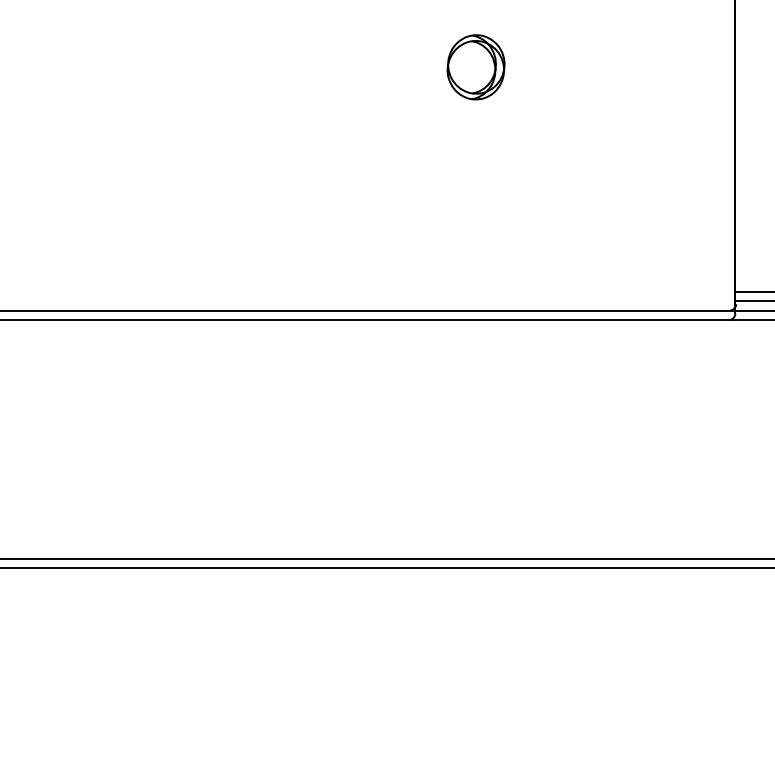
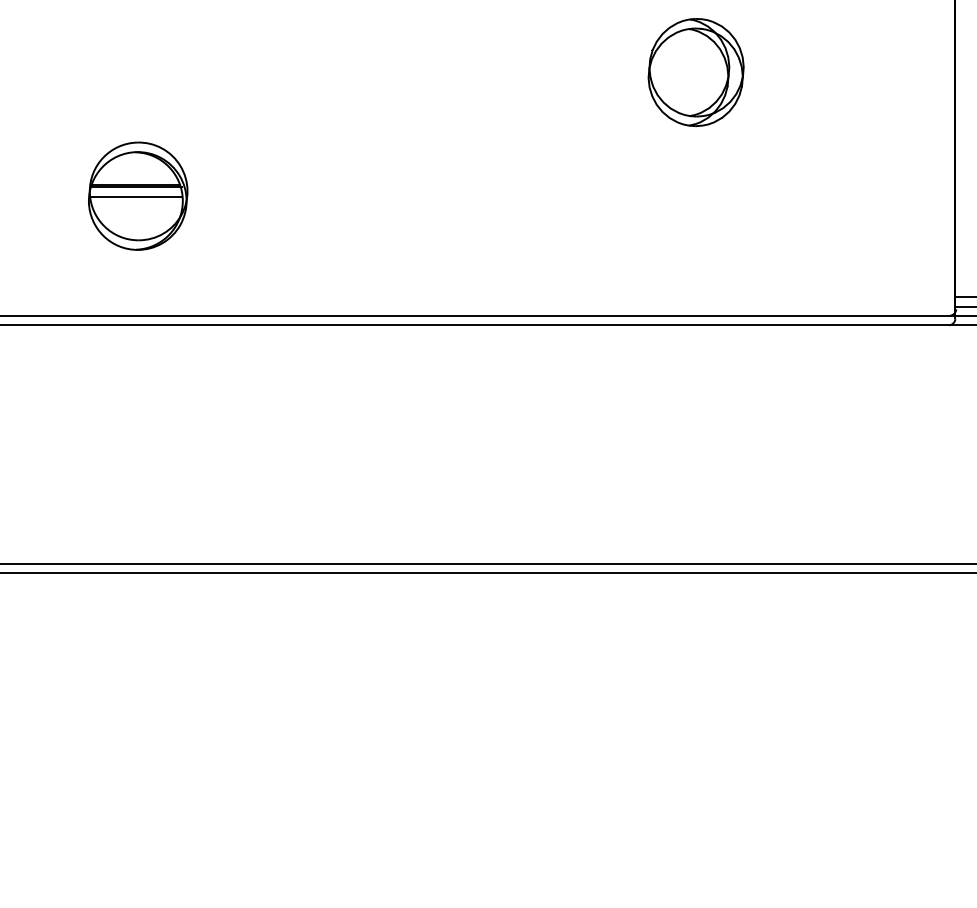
part: (475, 67) -> (695, 72), size x1.67

